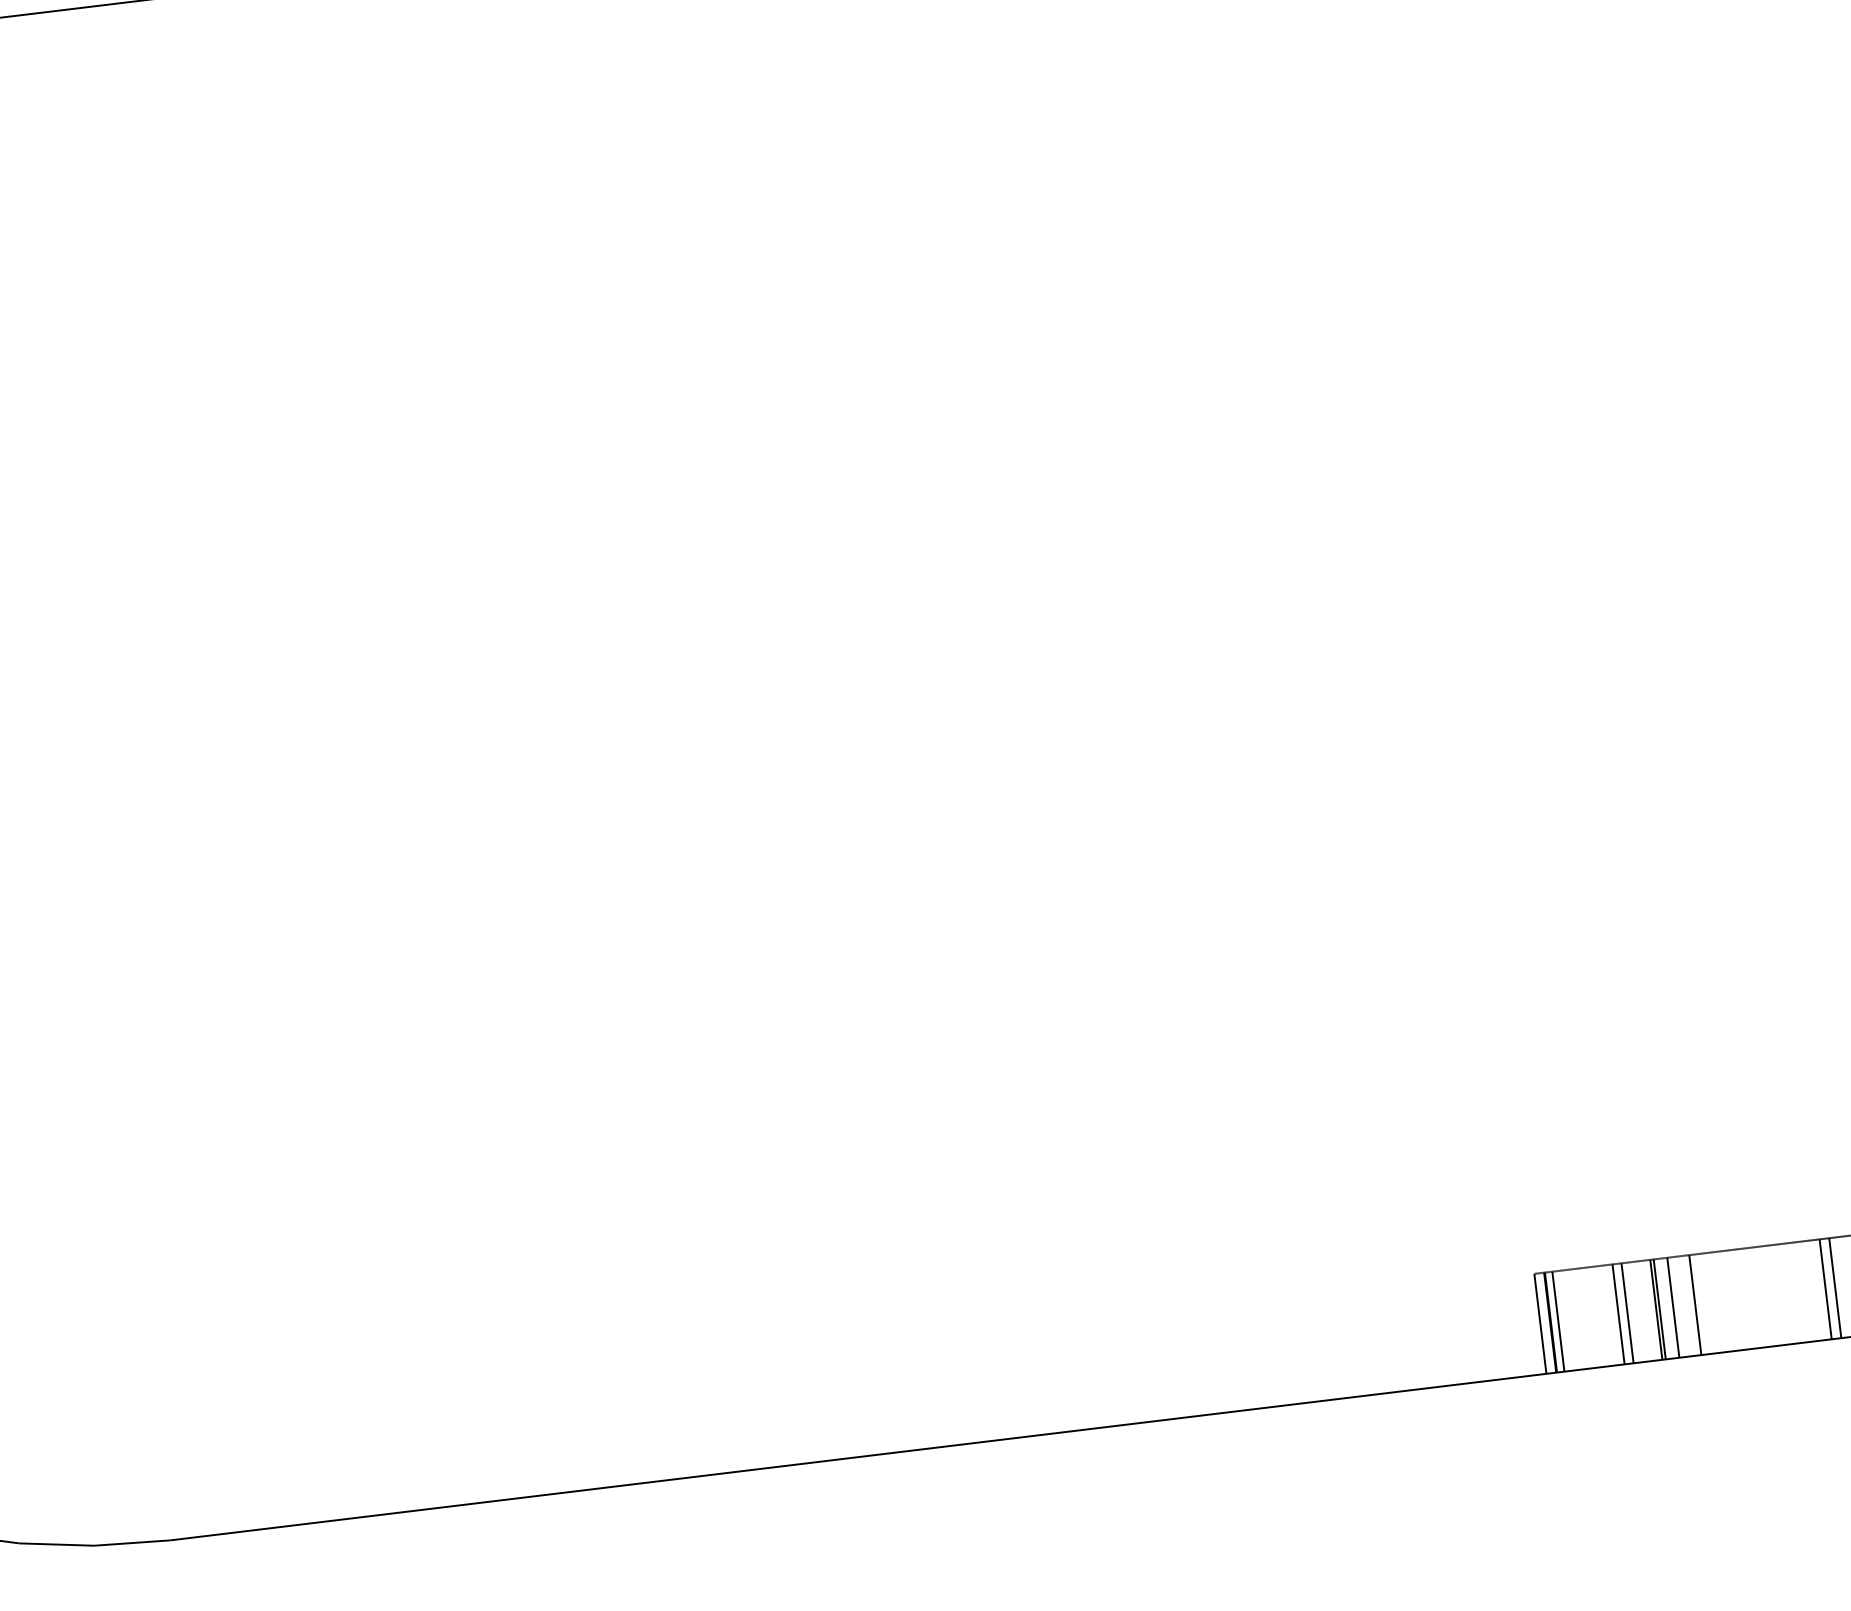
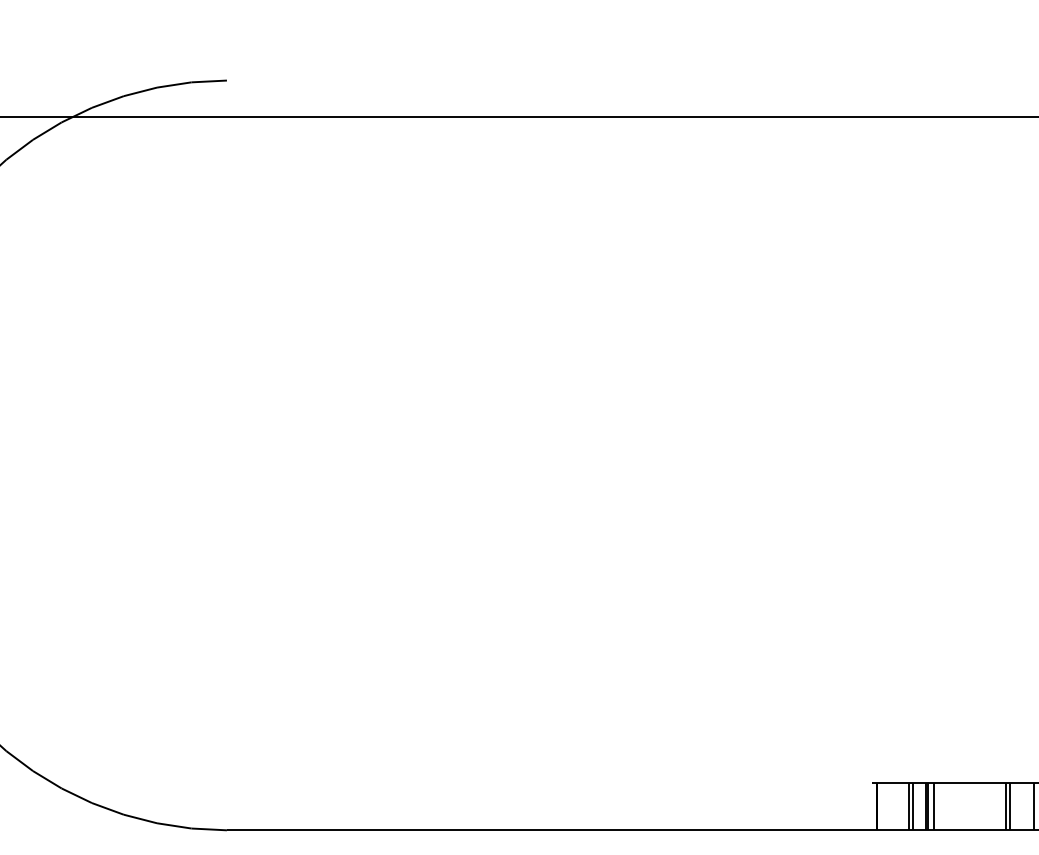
line: (1694, 1304) -> (944, 806), removed
line: (1558, 1320) -> (880, 806), removed
line: (1541, 1322) -> (872, 806), removed

